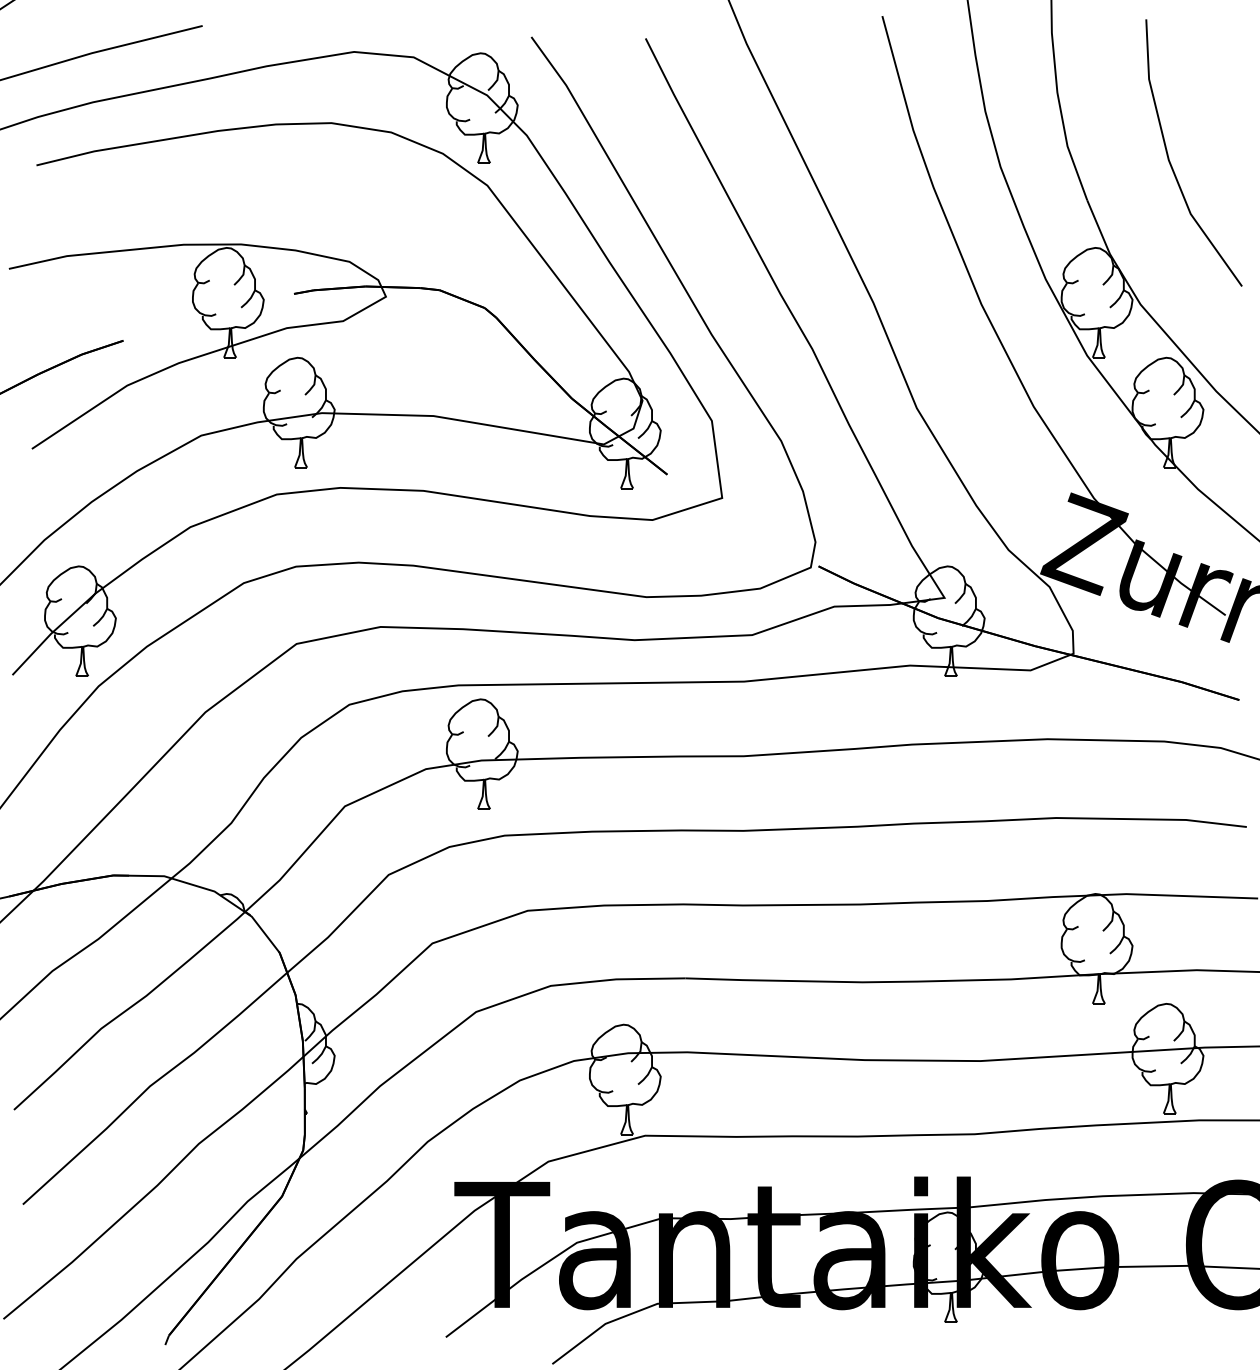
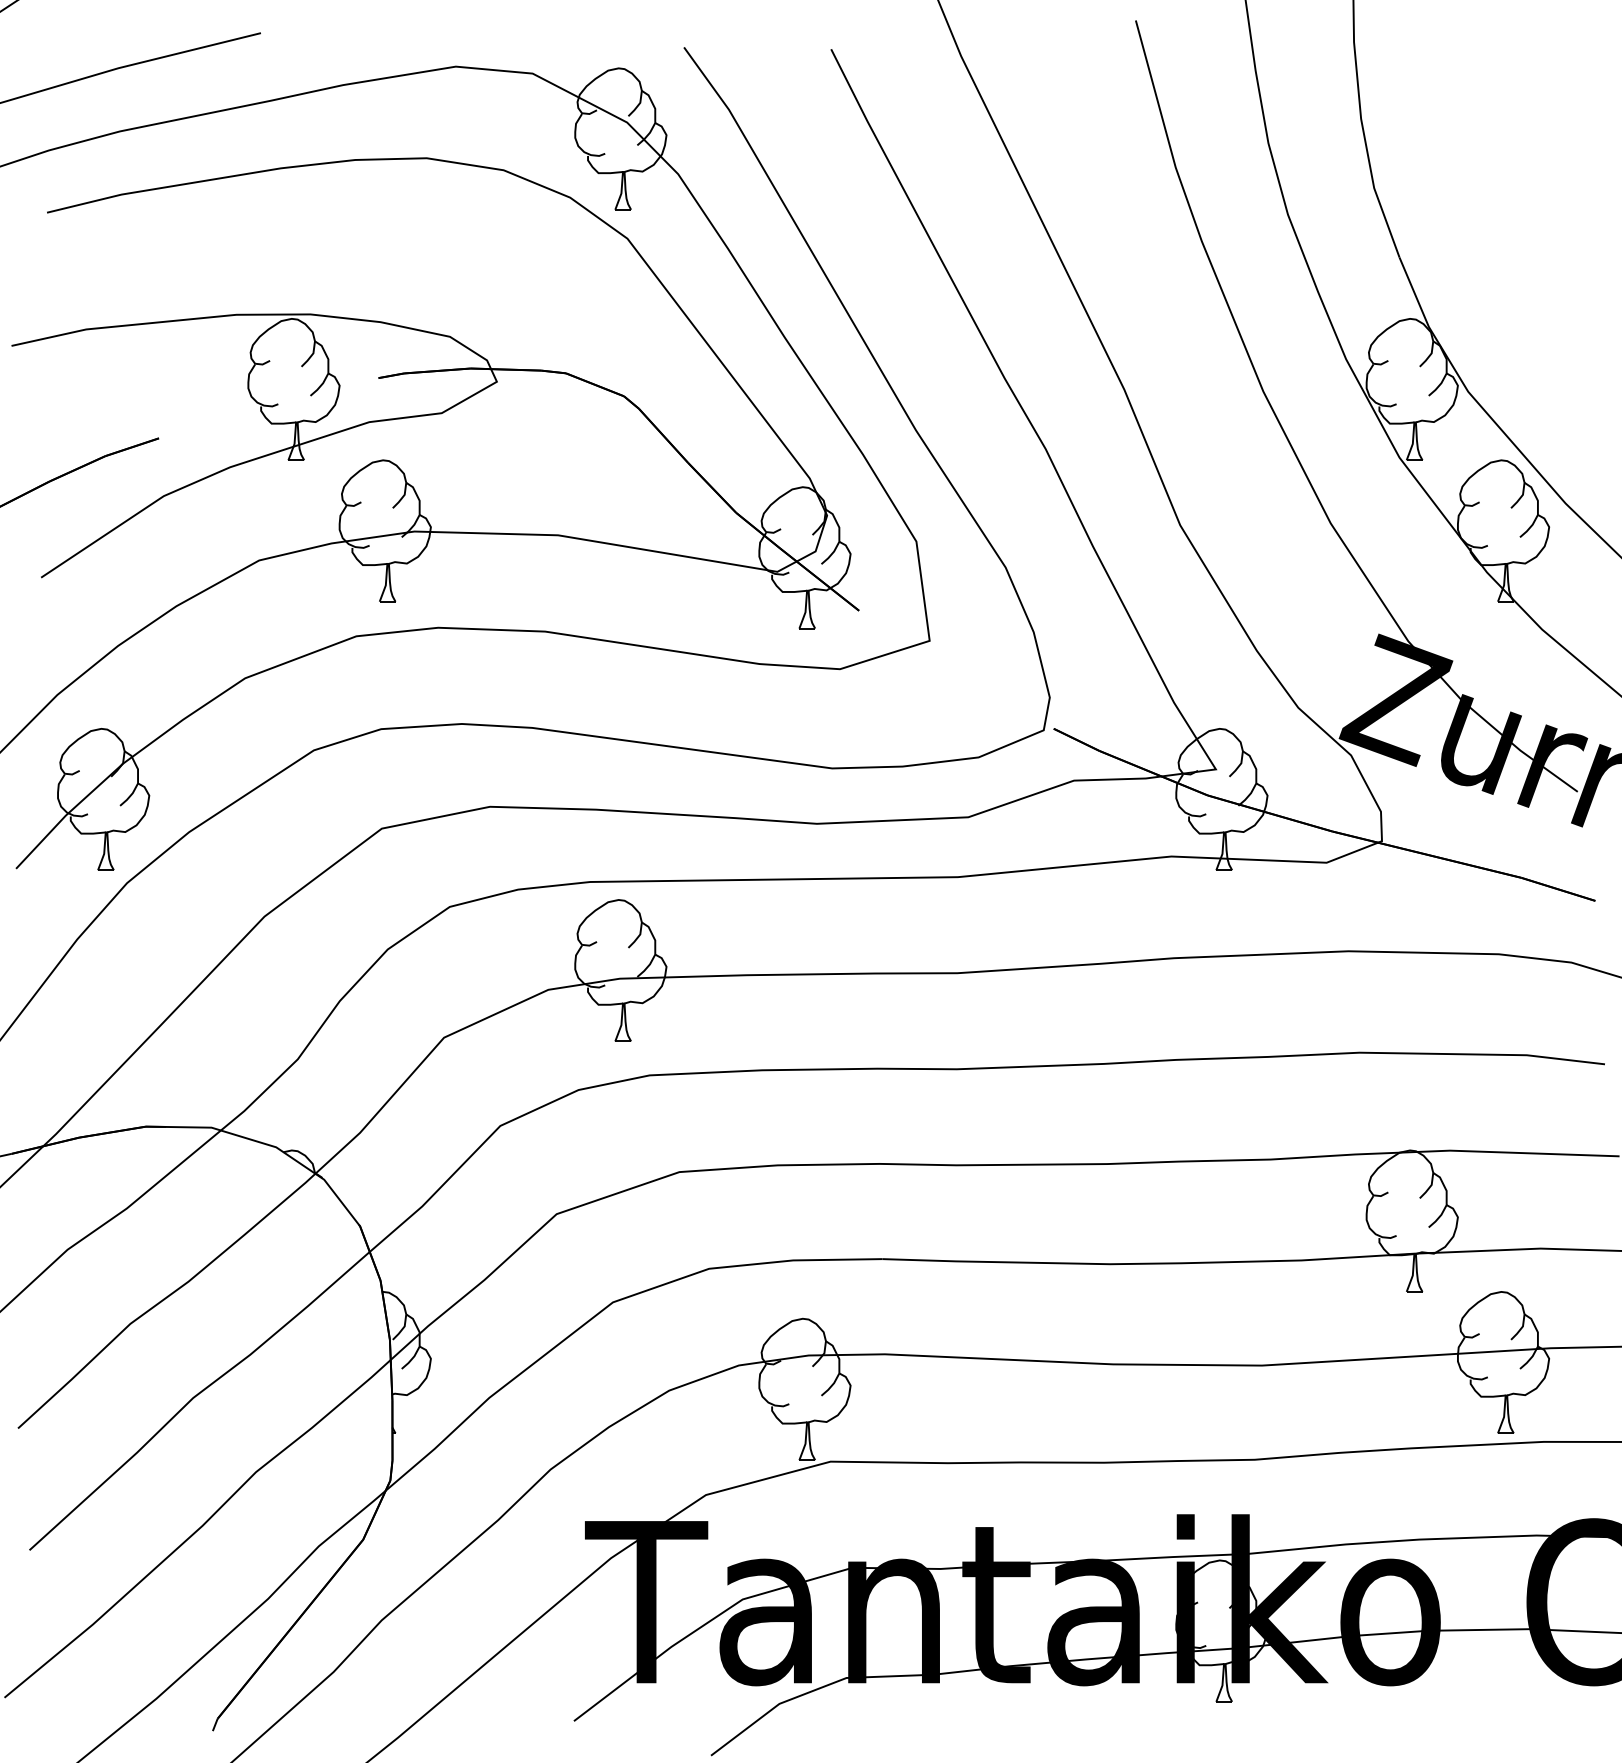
line: (1169, 157) -> (1505, 202), removed

